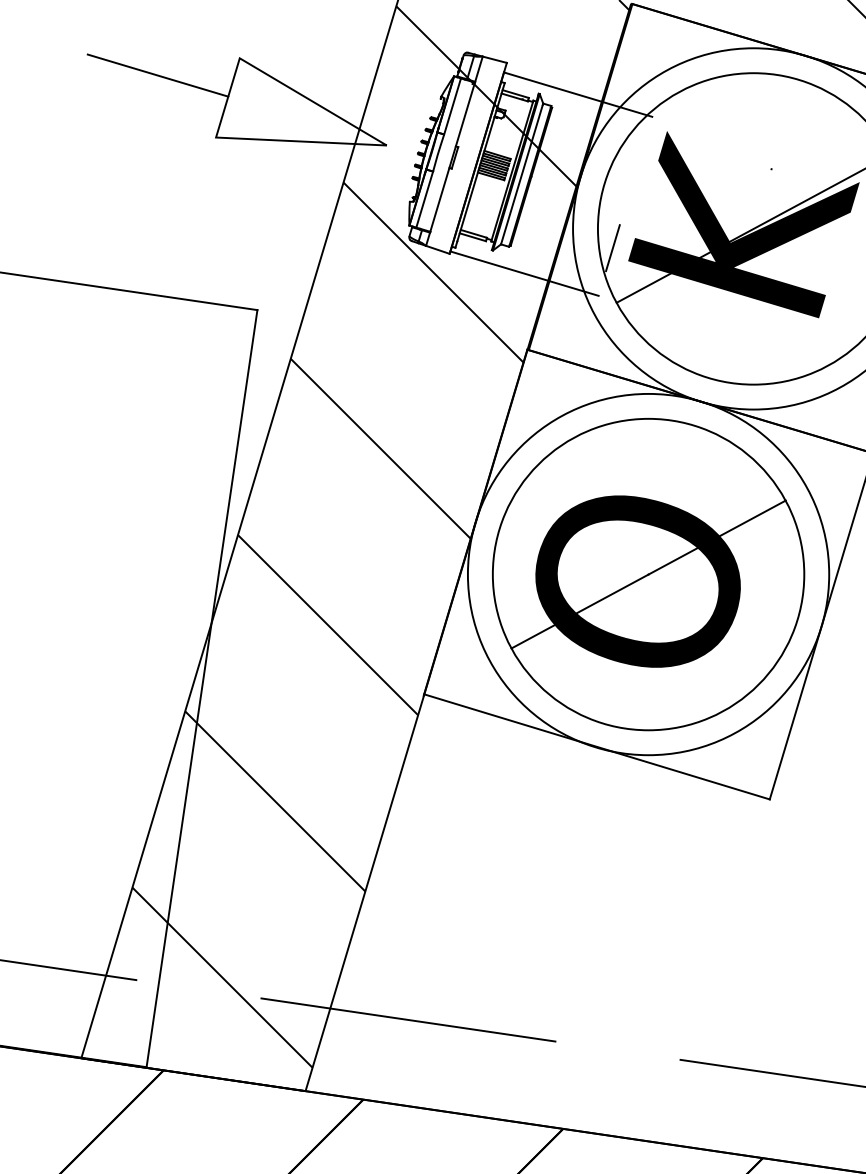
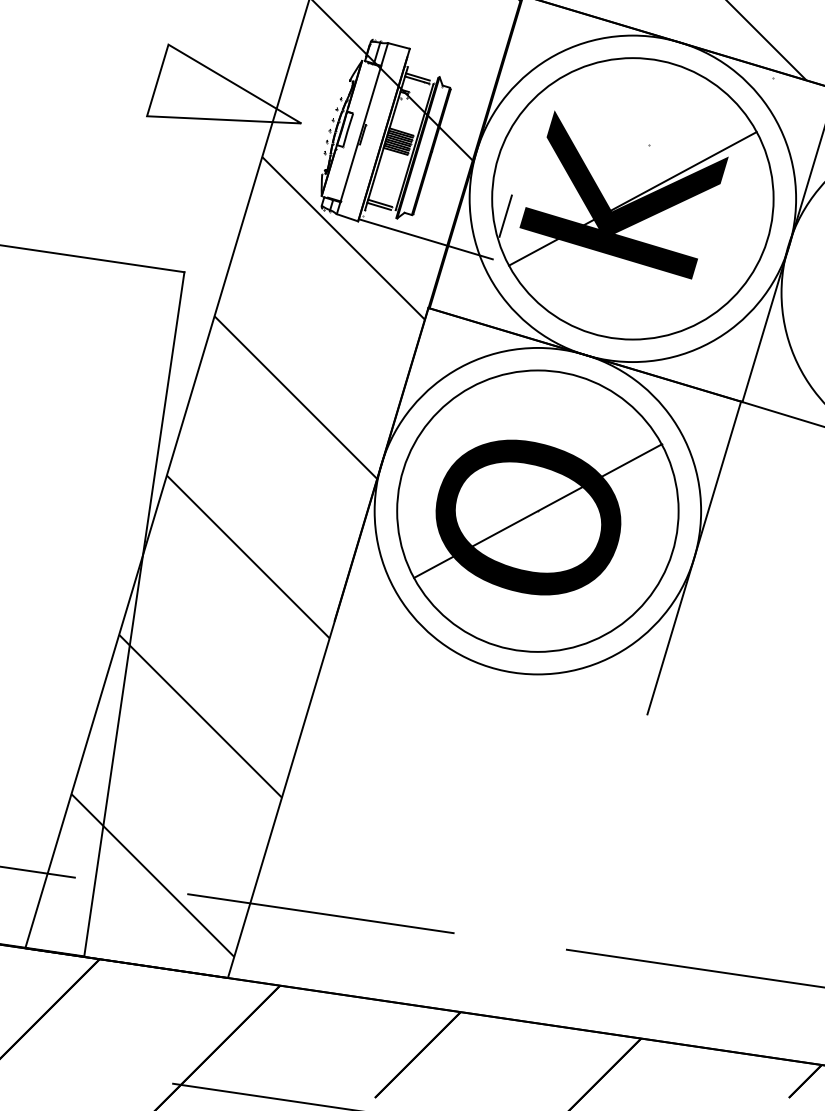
line: (157, 75) -> (94, 60), removed
line: (578, 94) -> (474, 77), removed
line: (452, 105) -> (360, 87), removed
line: (521, 174) -> (423, 149), removed
line: (424, 199) -> (335, 172), removed
line: (597, 746) -> (491, 666), removed

